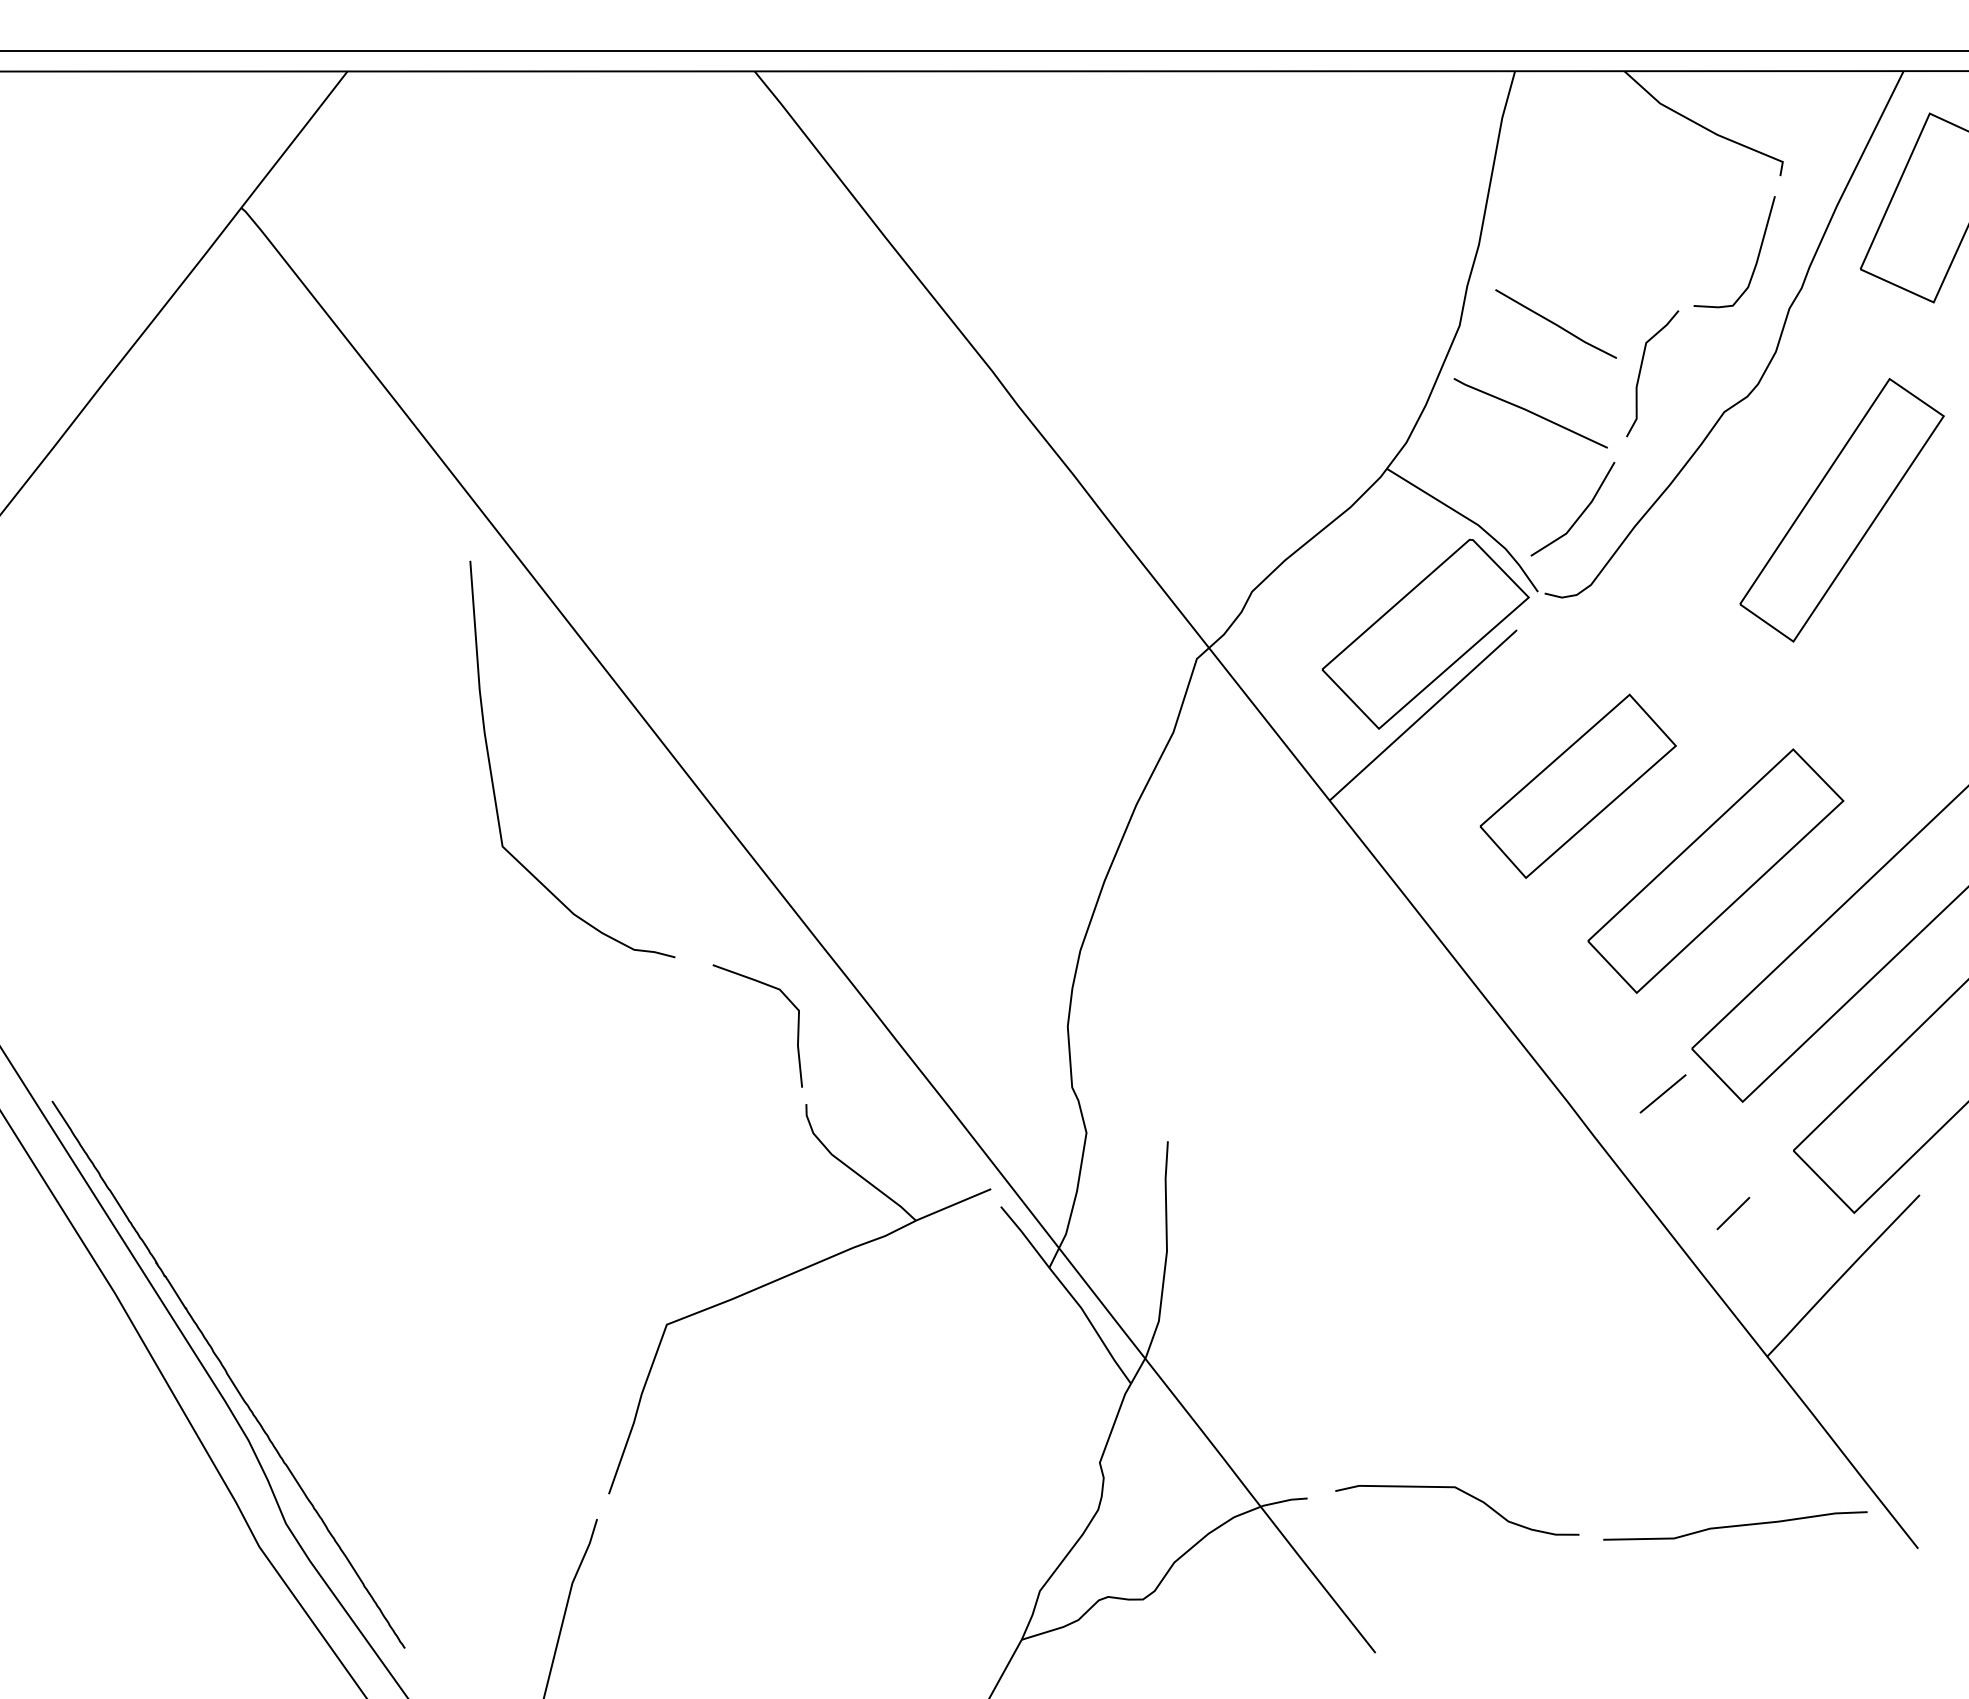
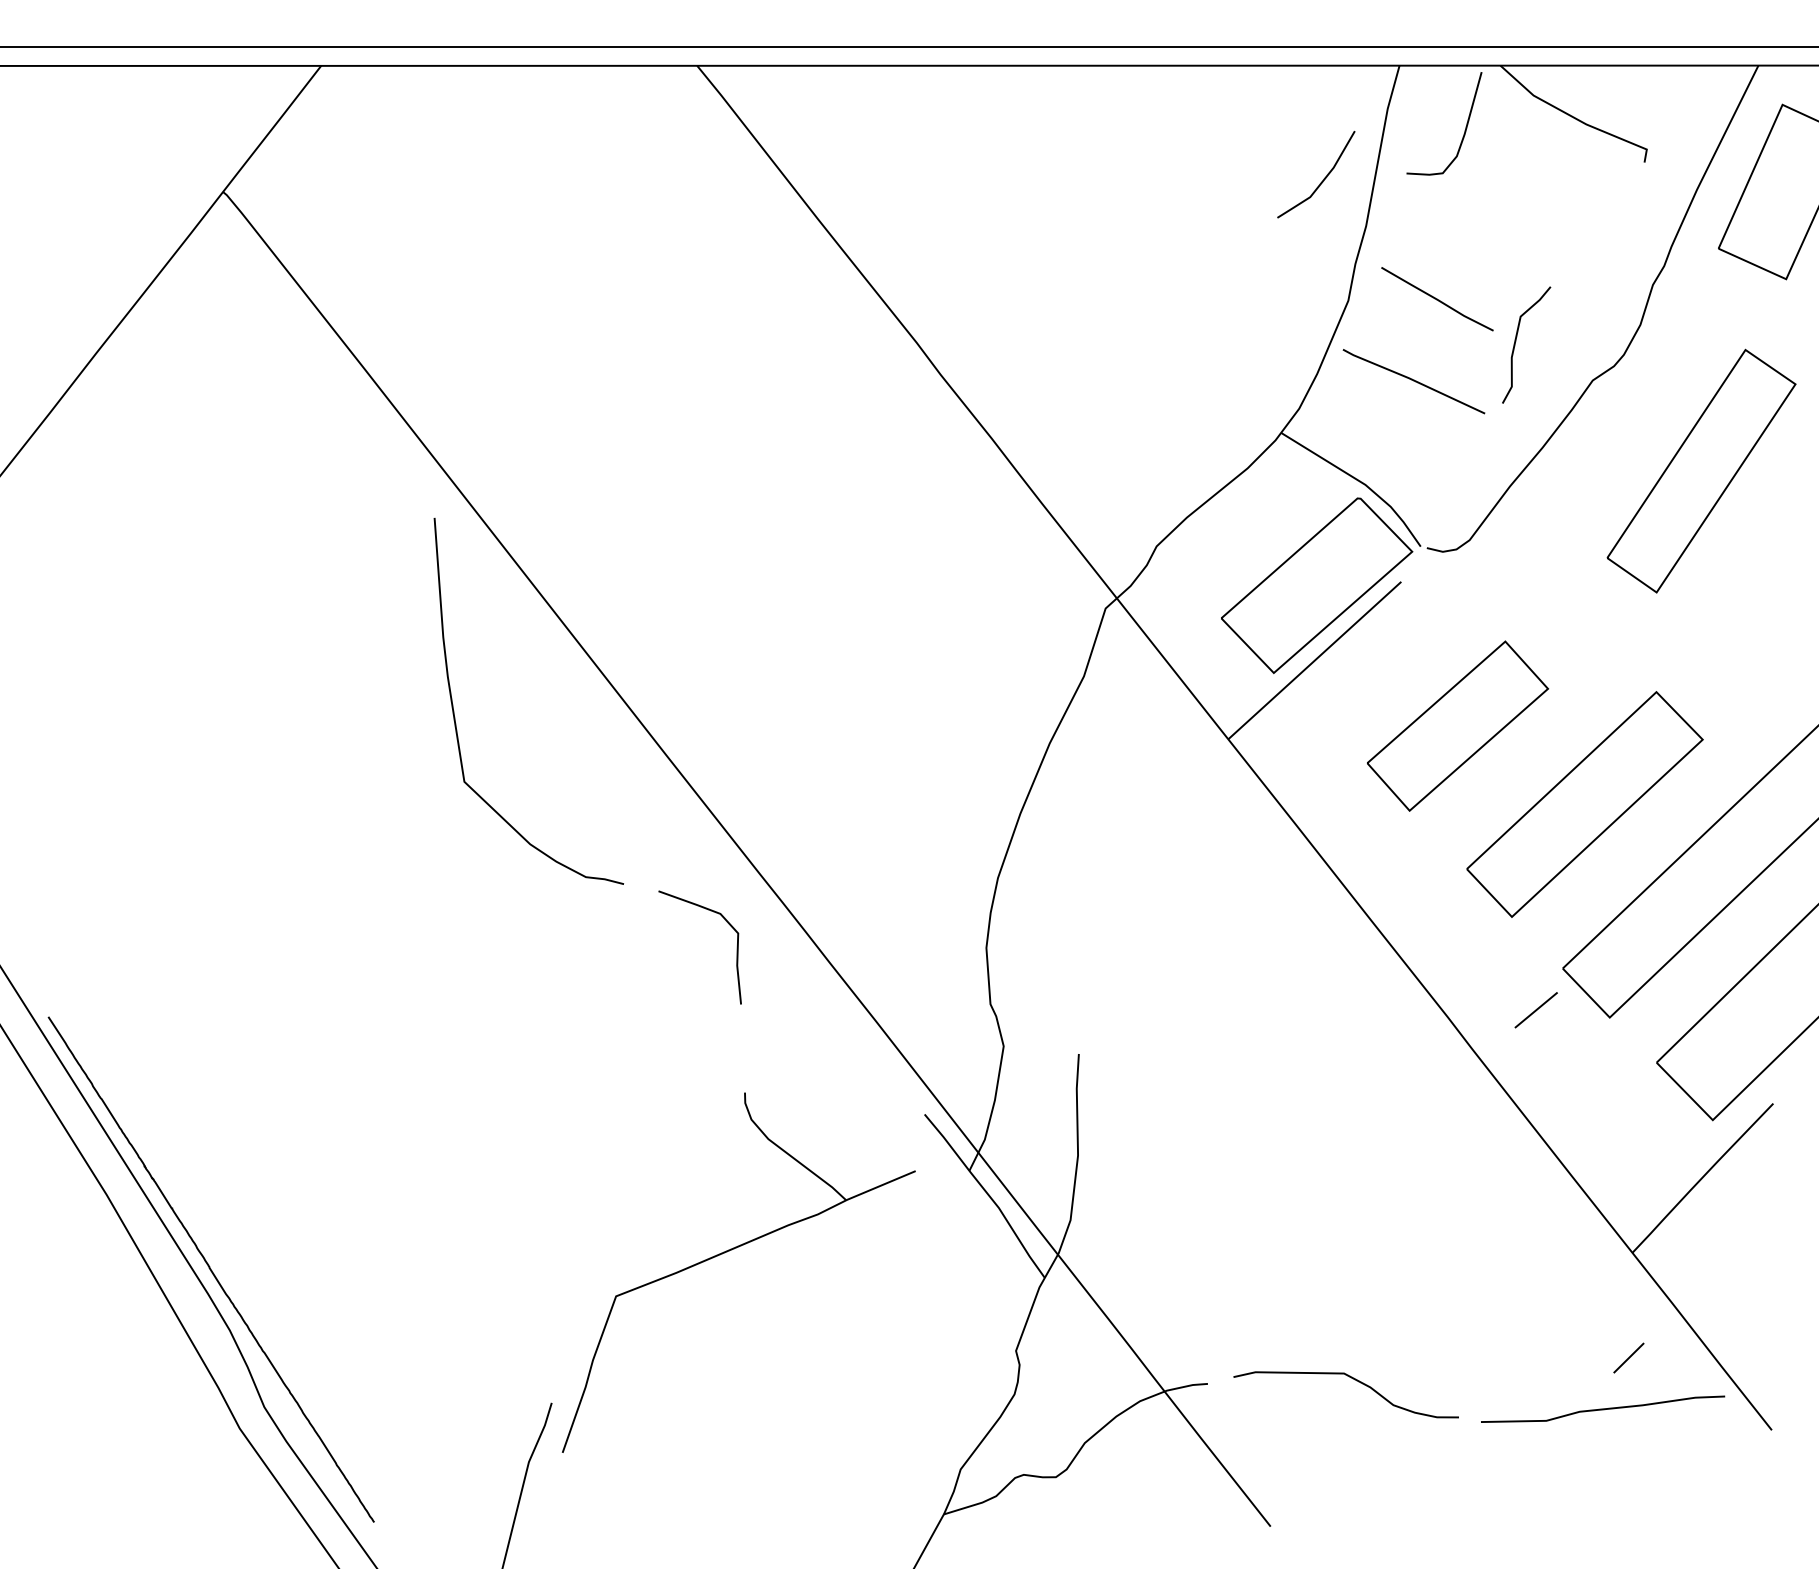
curve: (1756, 259) -> (1464, 130), moved
line: (1579, 515) -> (1322, 180), moved
line: (1733, 1213) -> (1628, 1358), moved
part: (788, 1276) -> (728, 1251), moved

